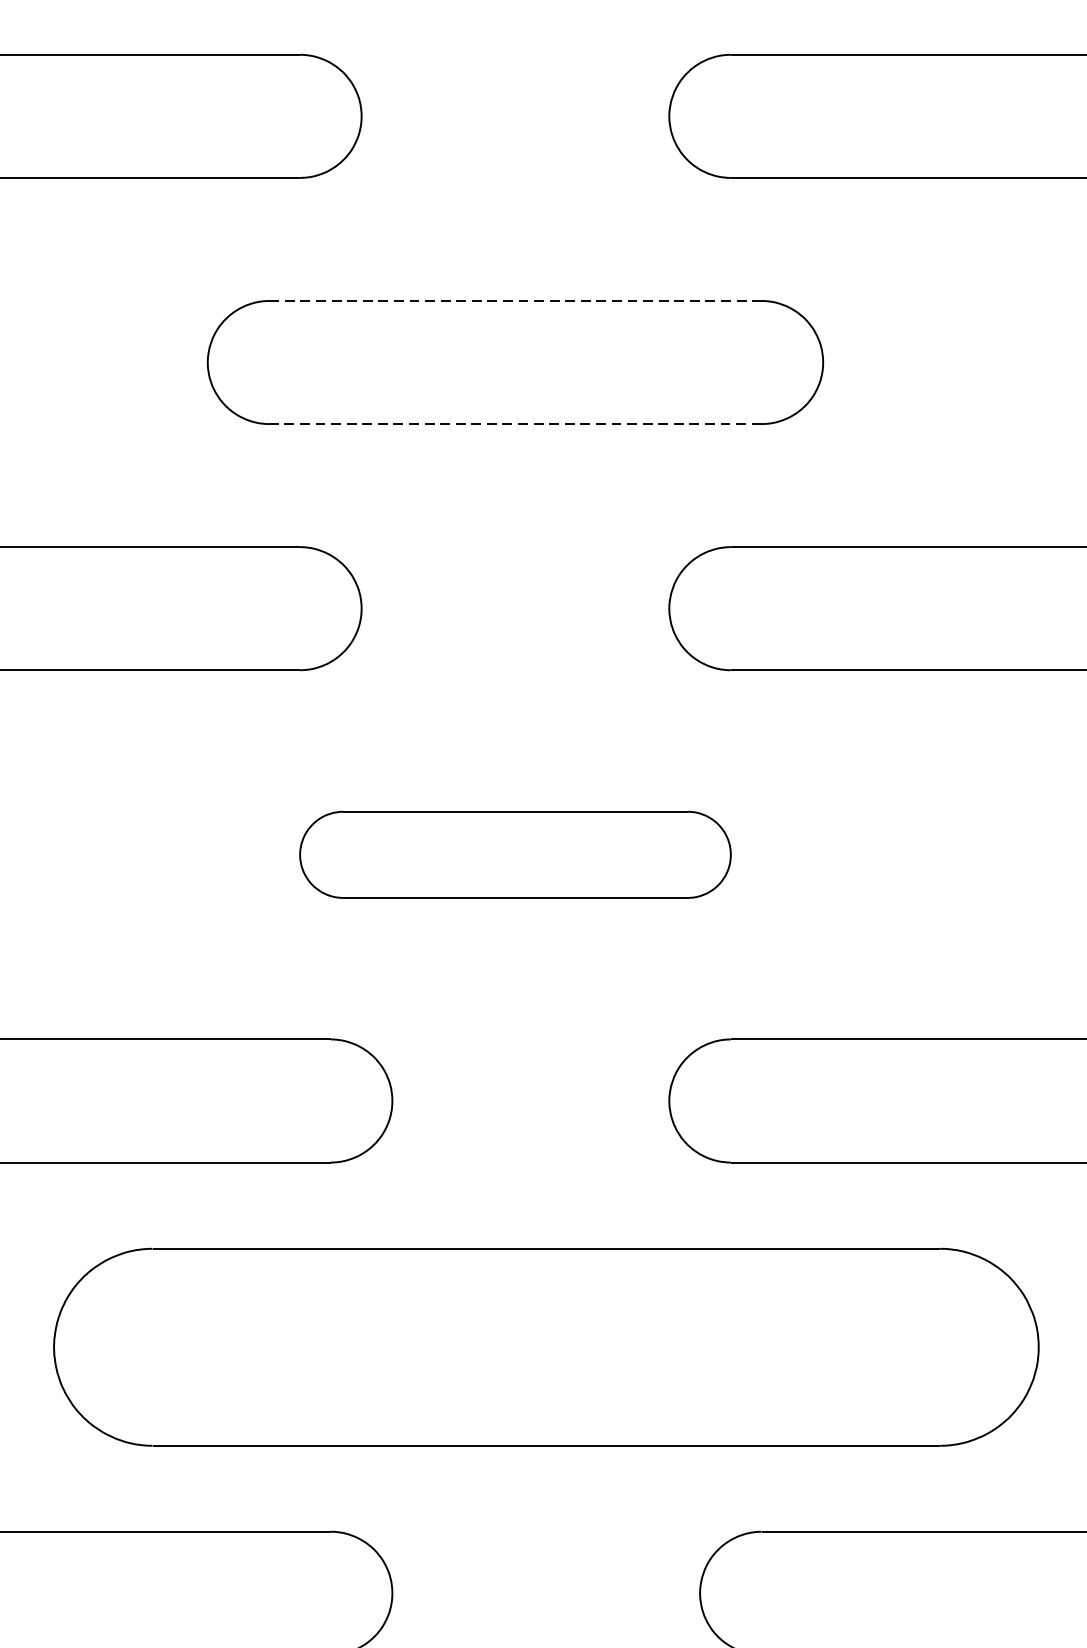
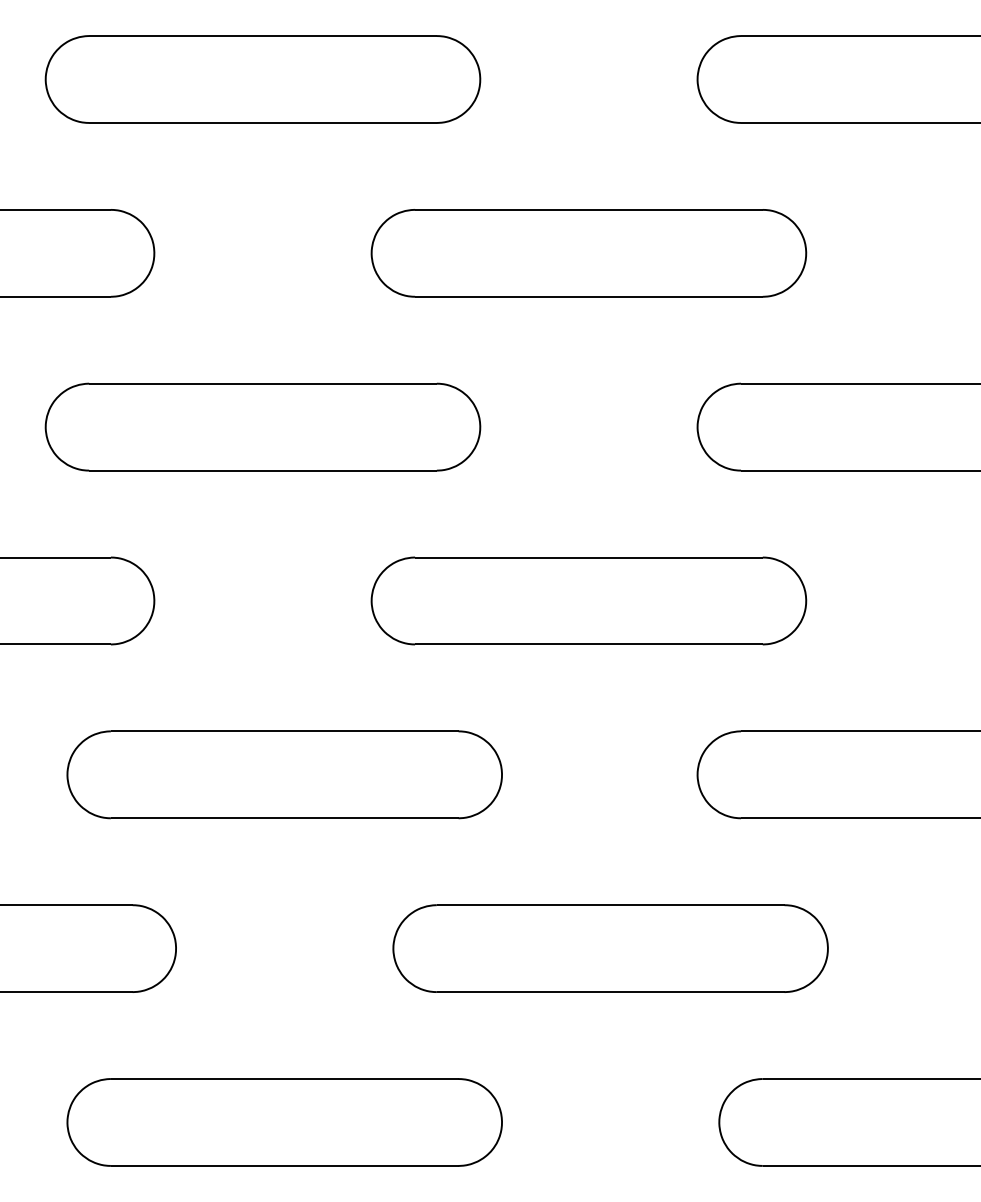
line: (514, 300) -> (588, 209), dashed -> solid
line: (514, 423) -> (588, 296), dashed -> solid
part: (514, 854) -> (588, 600), size x1.43
part: (545, 1346) -> (610, 948), size x0.62

